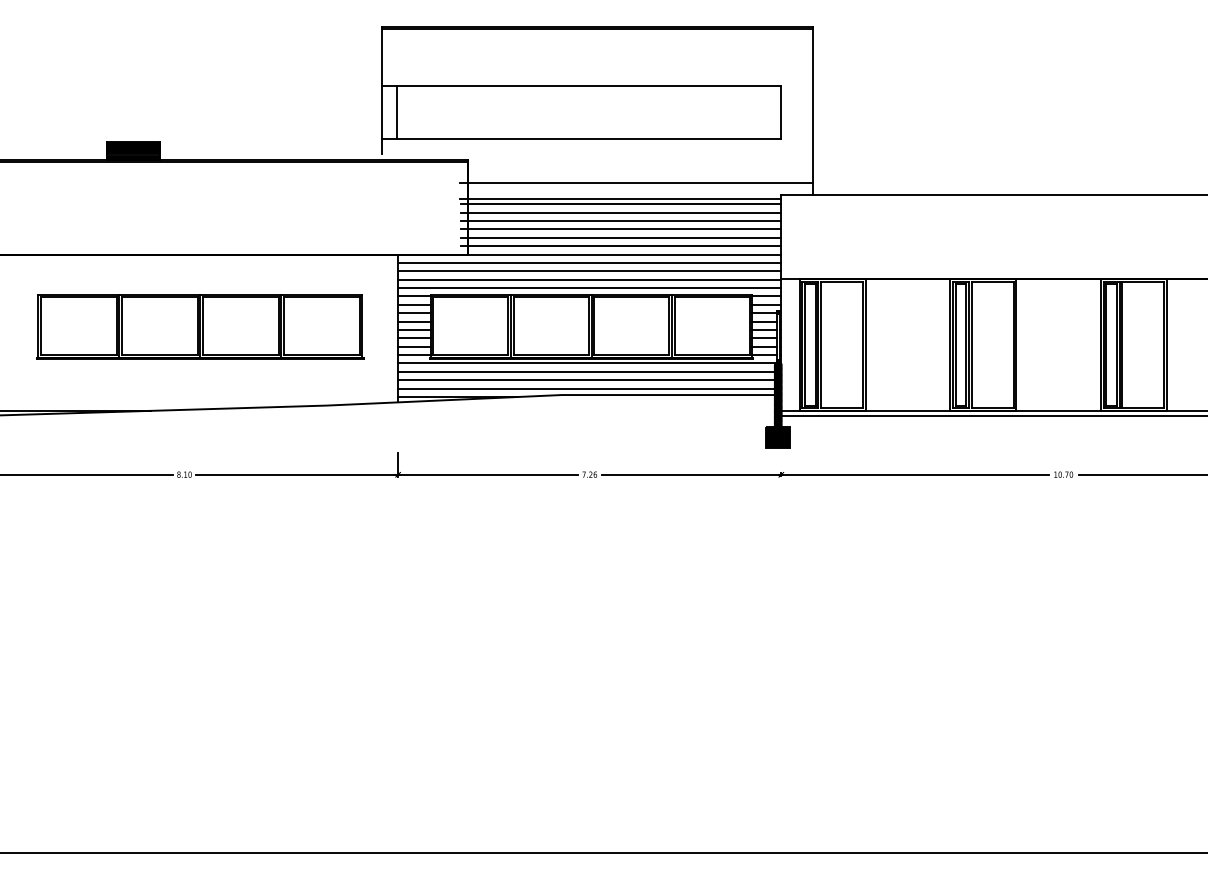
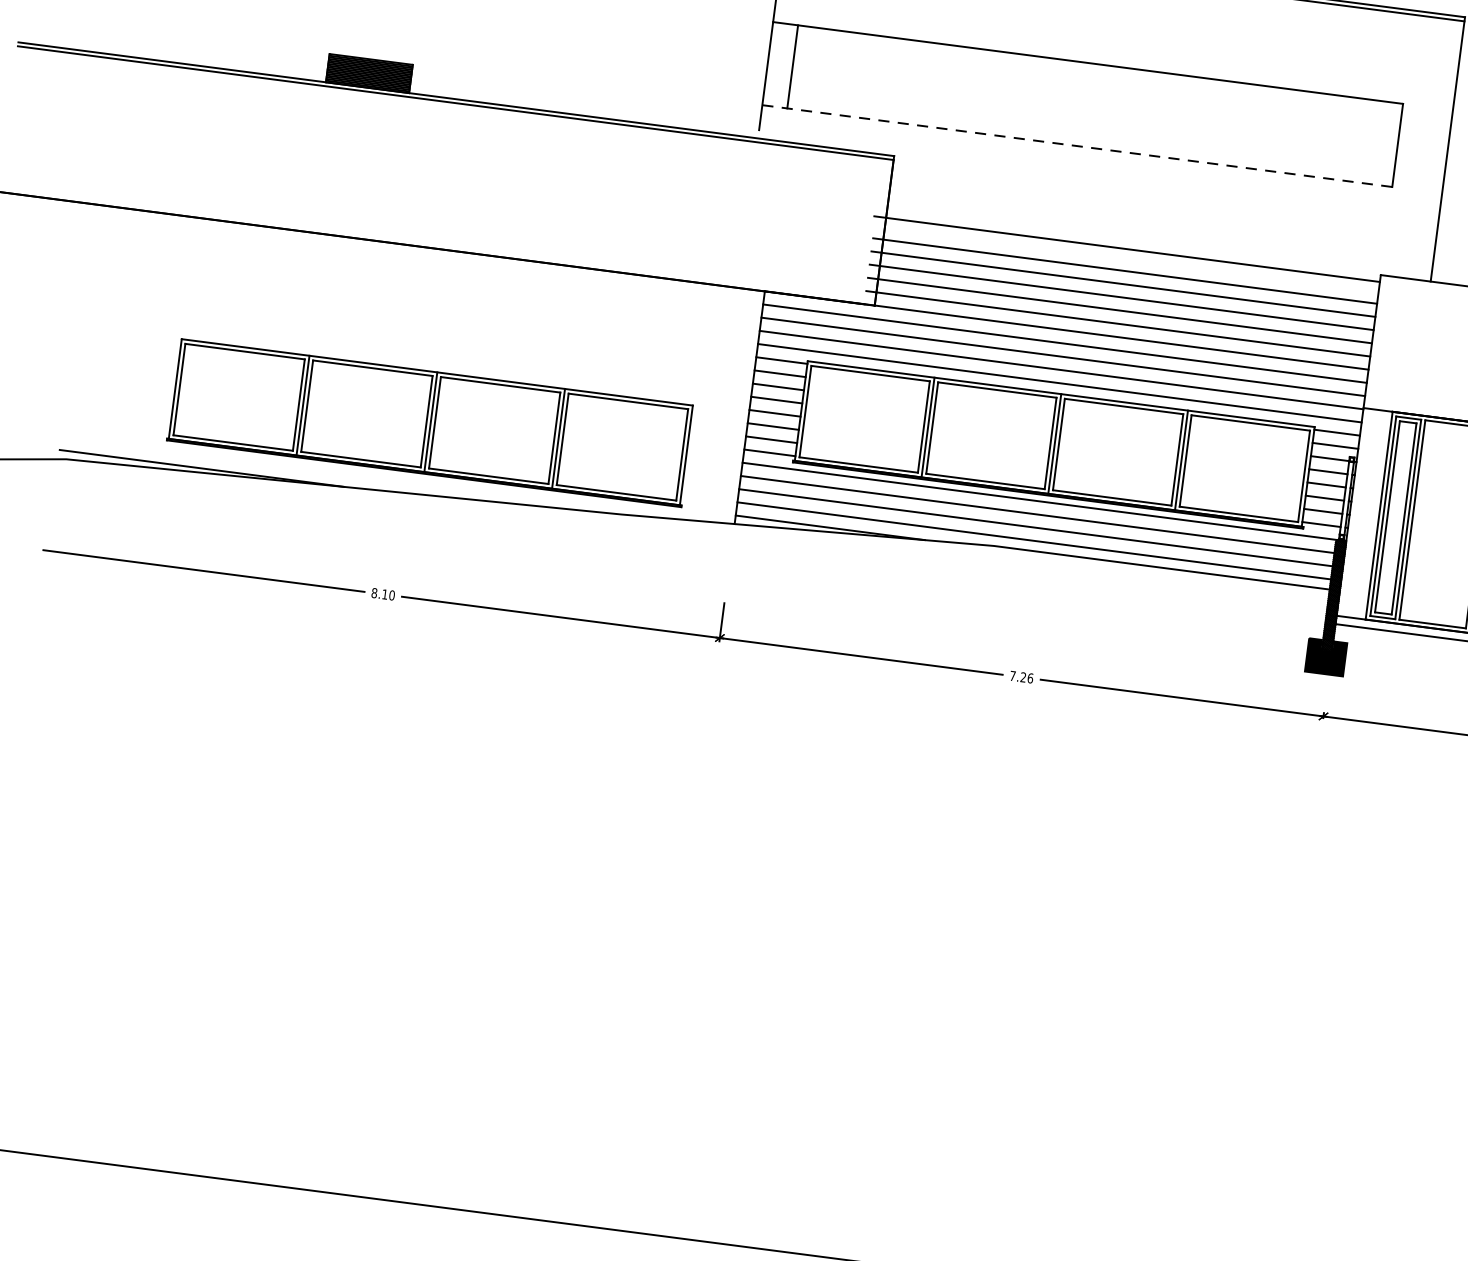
line: (581, 138) -> (1077, 145), solid -> dashed
line: (636, 183) -> (1154, 228), removed
line: (621, 204) -> (1126, 258), removed
part: (200, 326) -> (431, 422), moved

